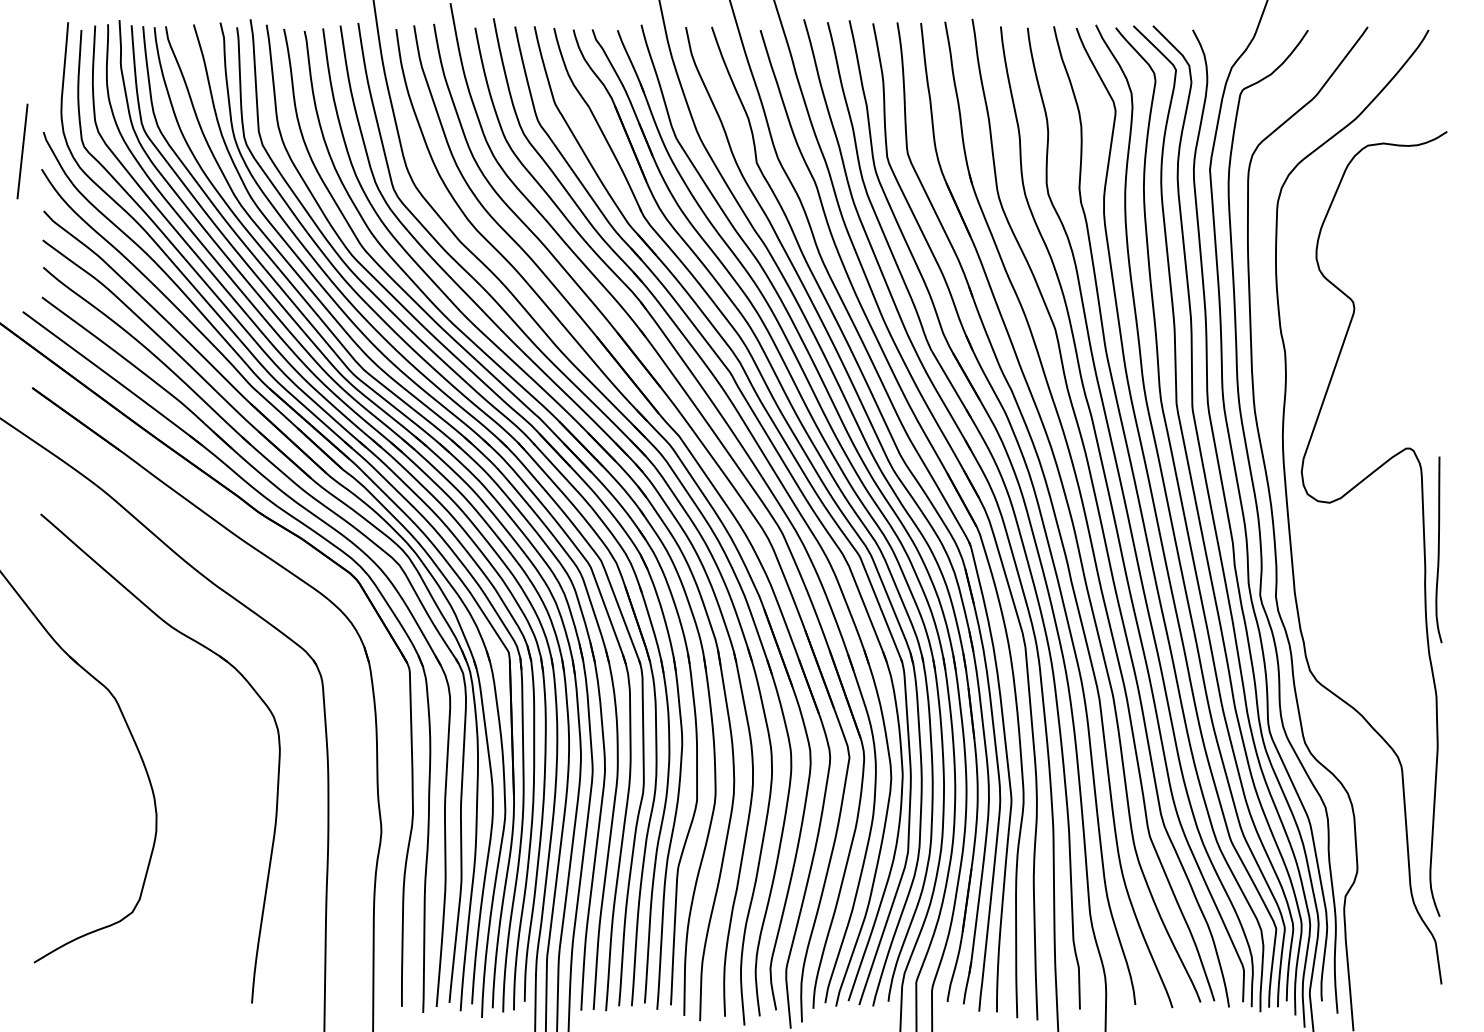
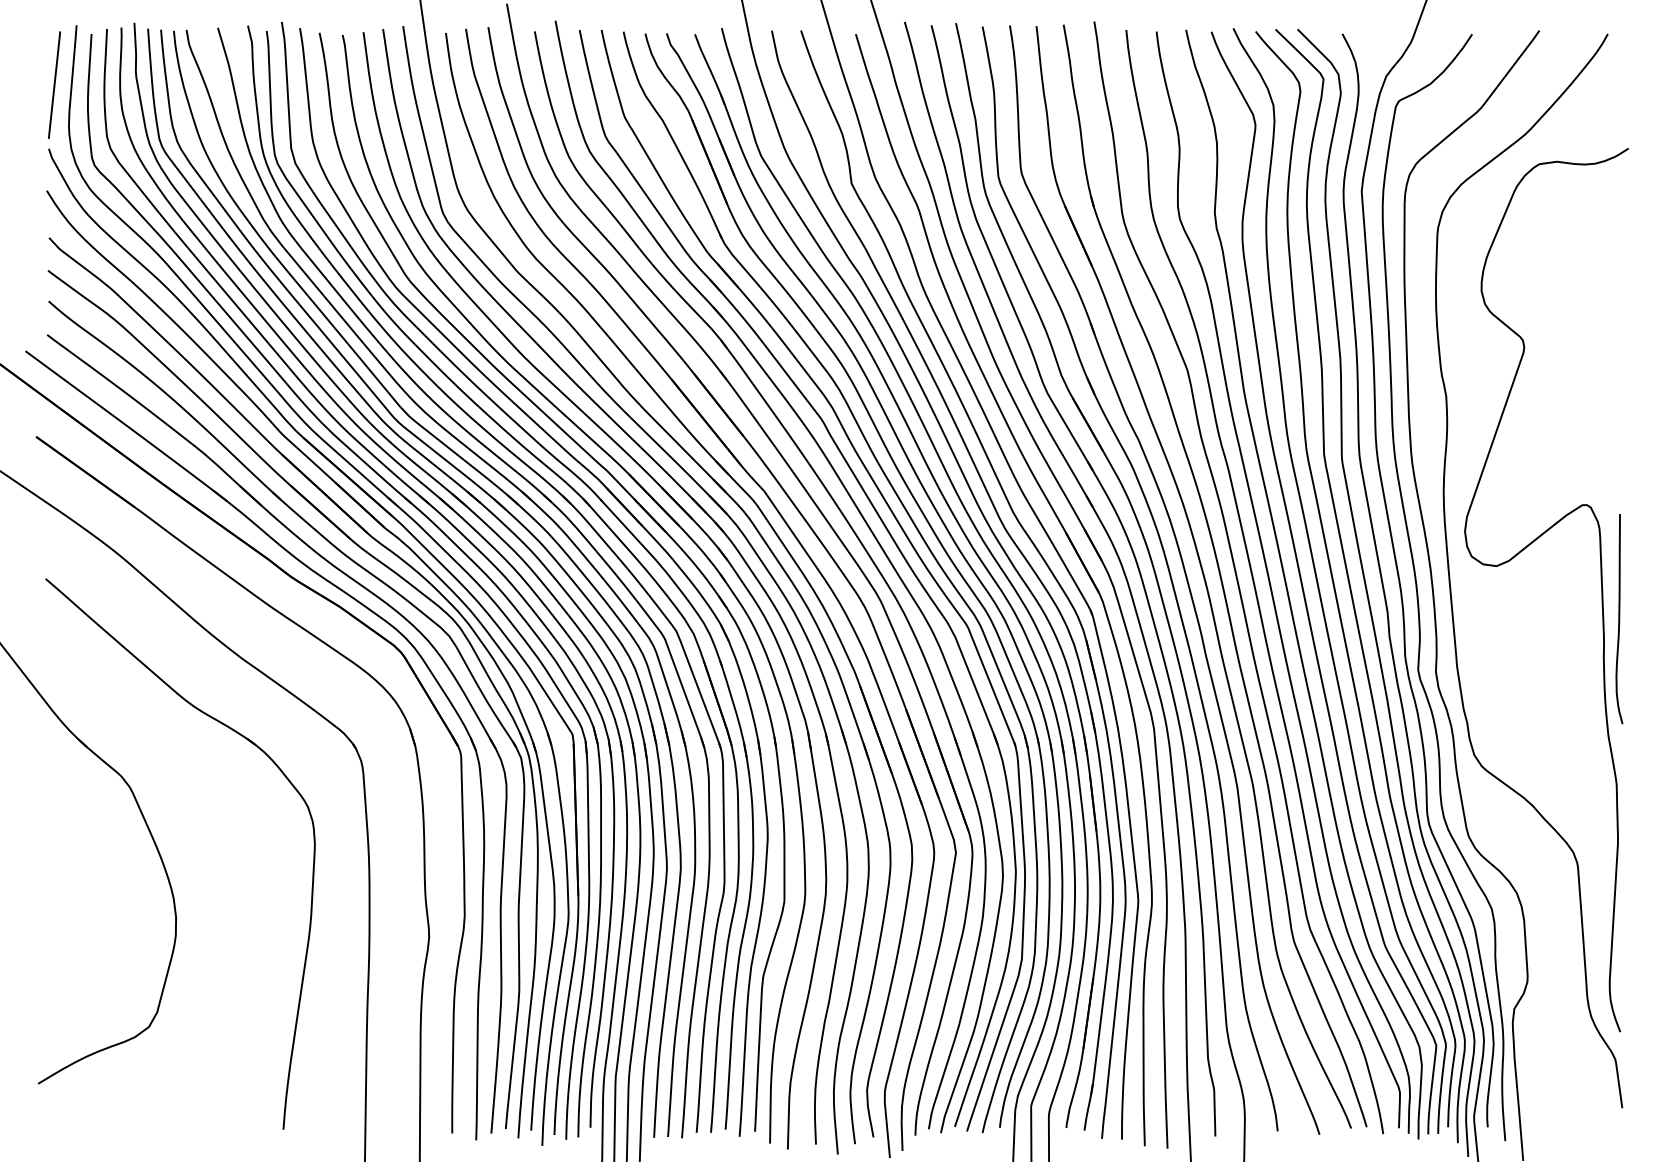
line: (22, 151) -> (54, 85), moved

